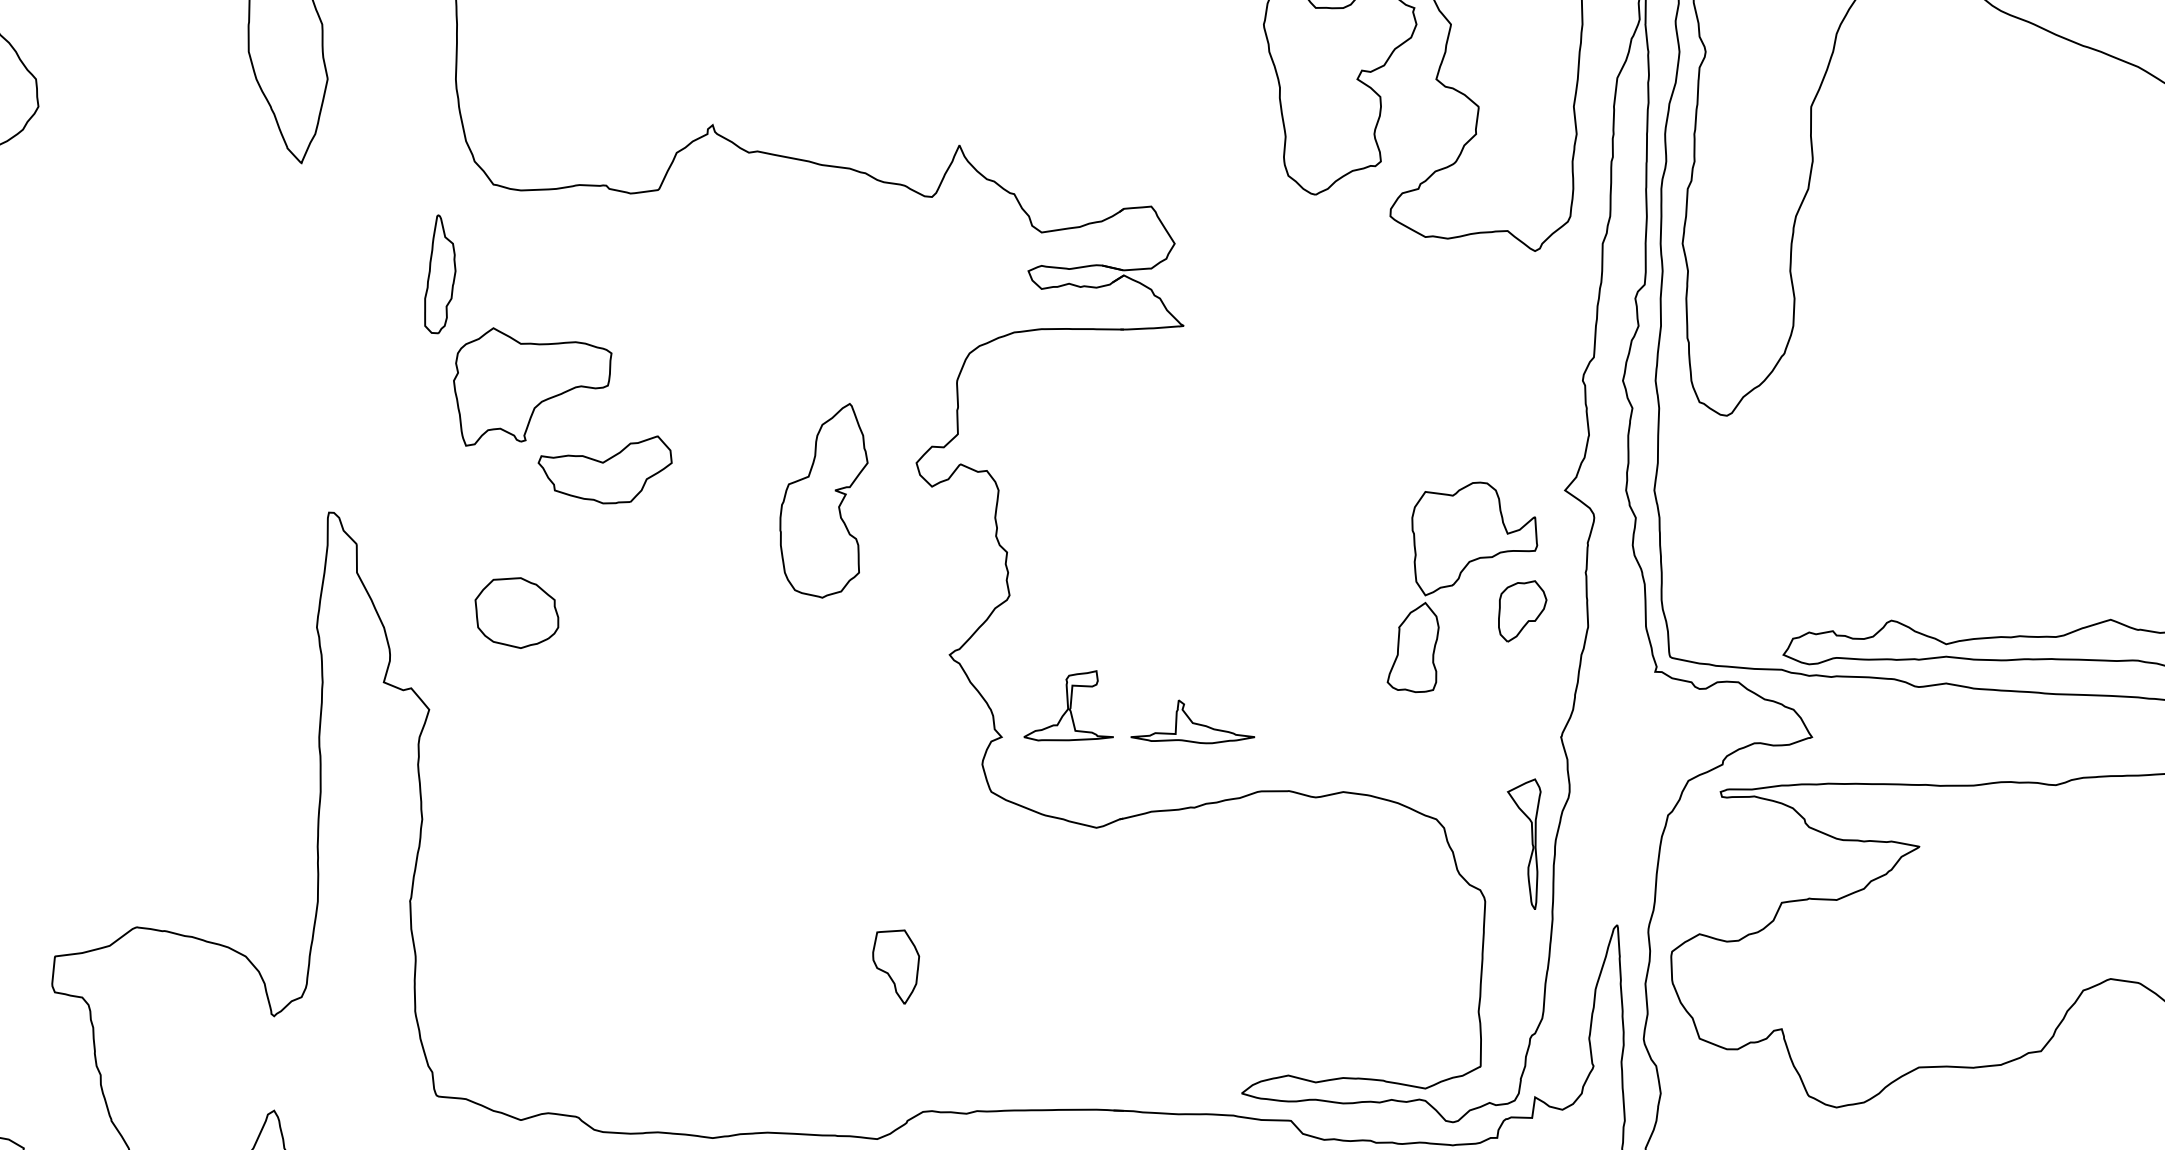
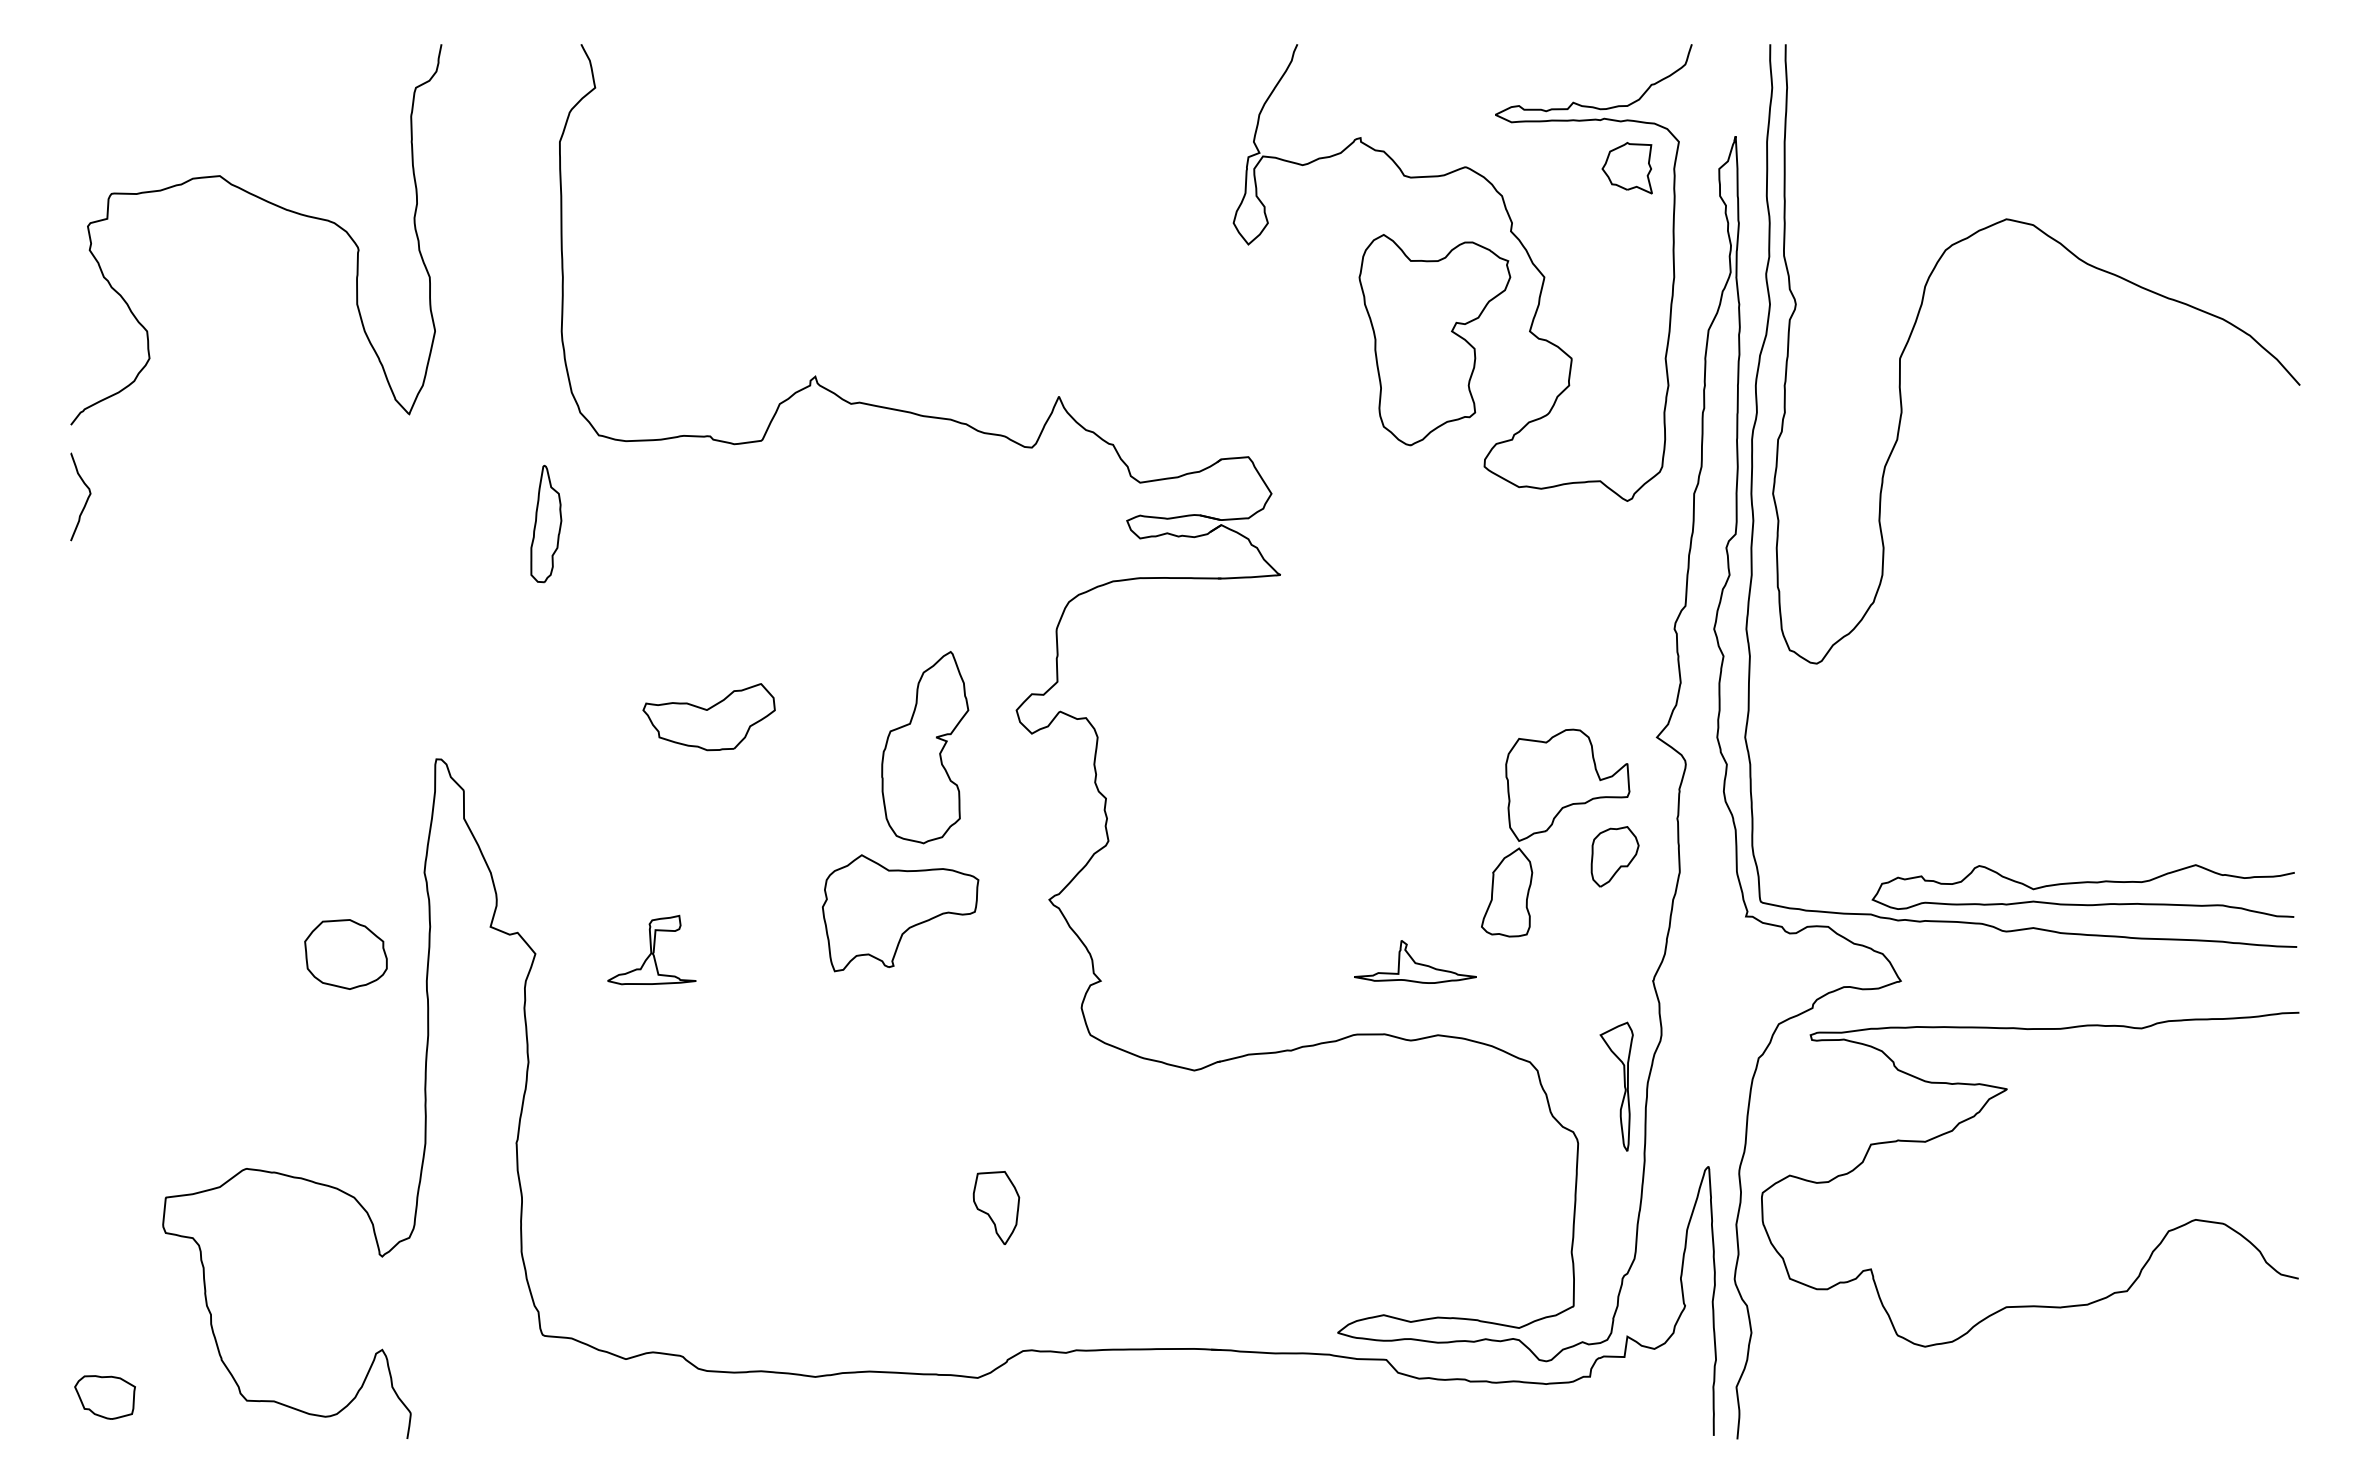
part: (532, 387) -> (900, 913), moved
part: (516, 613) -> (345, 954), moved
part: (1068, 705) -> (651, 949), moved
part: (1192, 721) -> (1415, 961), moved

